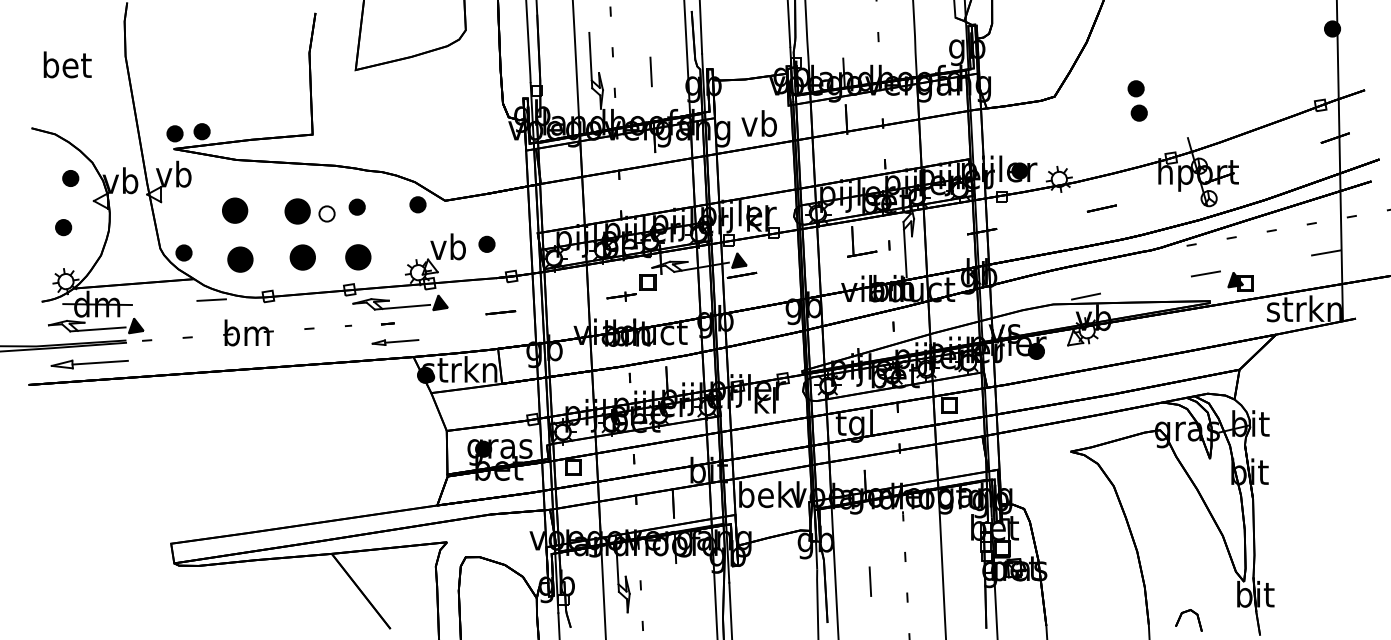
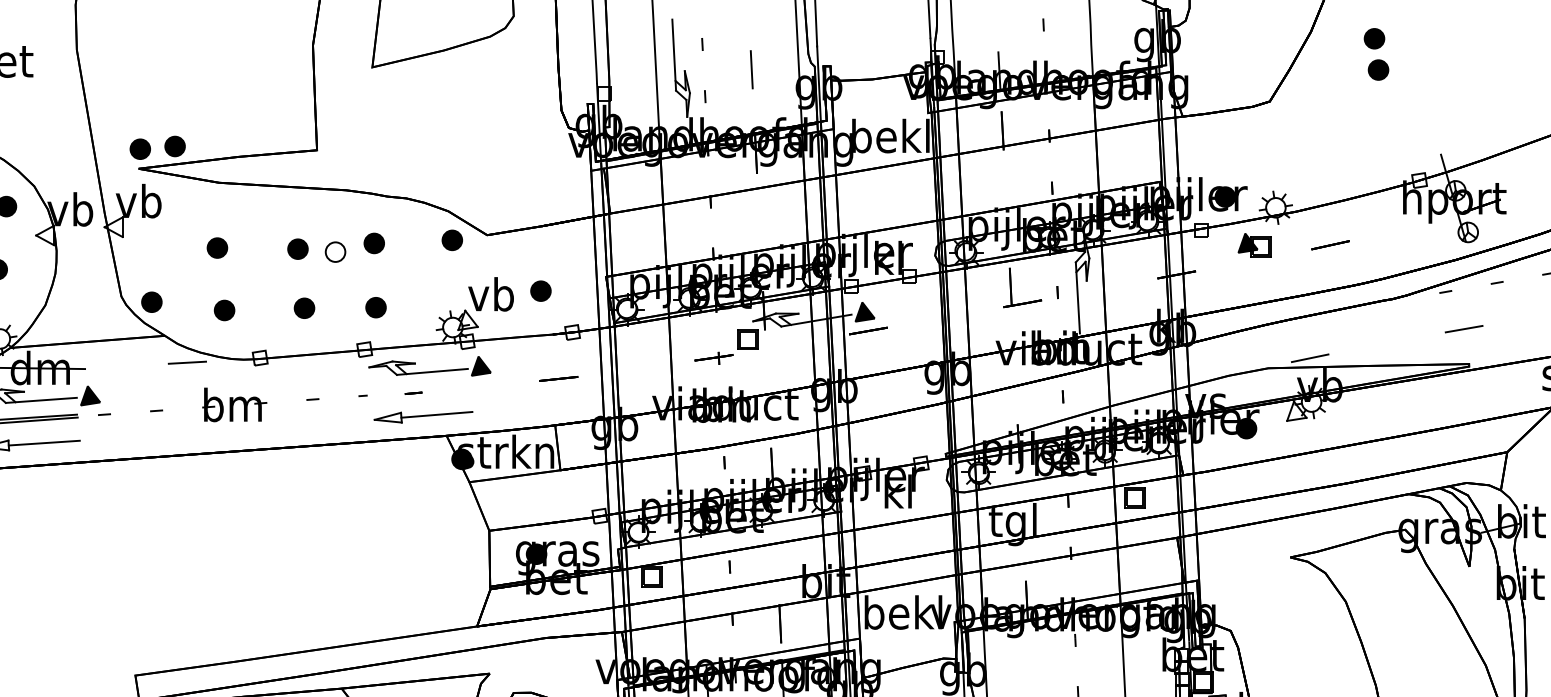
part: (1137, 100) -> (1376, 53), moved
text: (759, 123) -> (890, 135), vb -> bekl
part: (234, 210) -> (216, 247), size x0.62
part: (297, 211) -> (297, 248), size x0.62
part: (358, 256) -> (375, 306), size x0.62
part: (302, 257) -> (304, 308), size x0.62
part: (240, 258) -> (224, 309), size x0.62
part: (1240, 281) -> (1254, 245), moved
part: (395, 342) -> (423, 417), size x1.67

